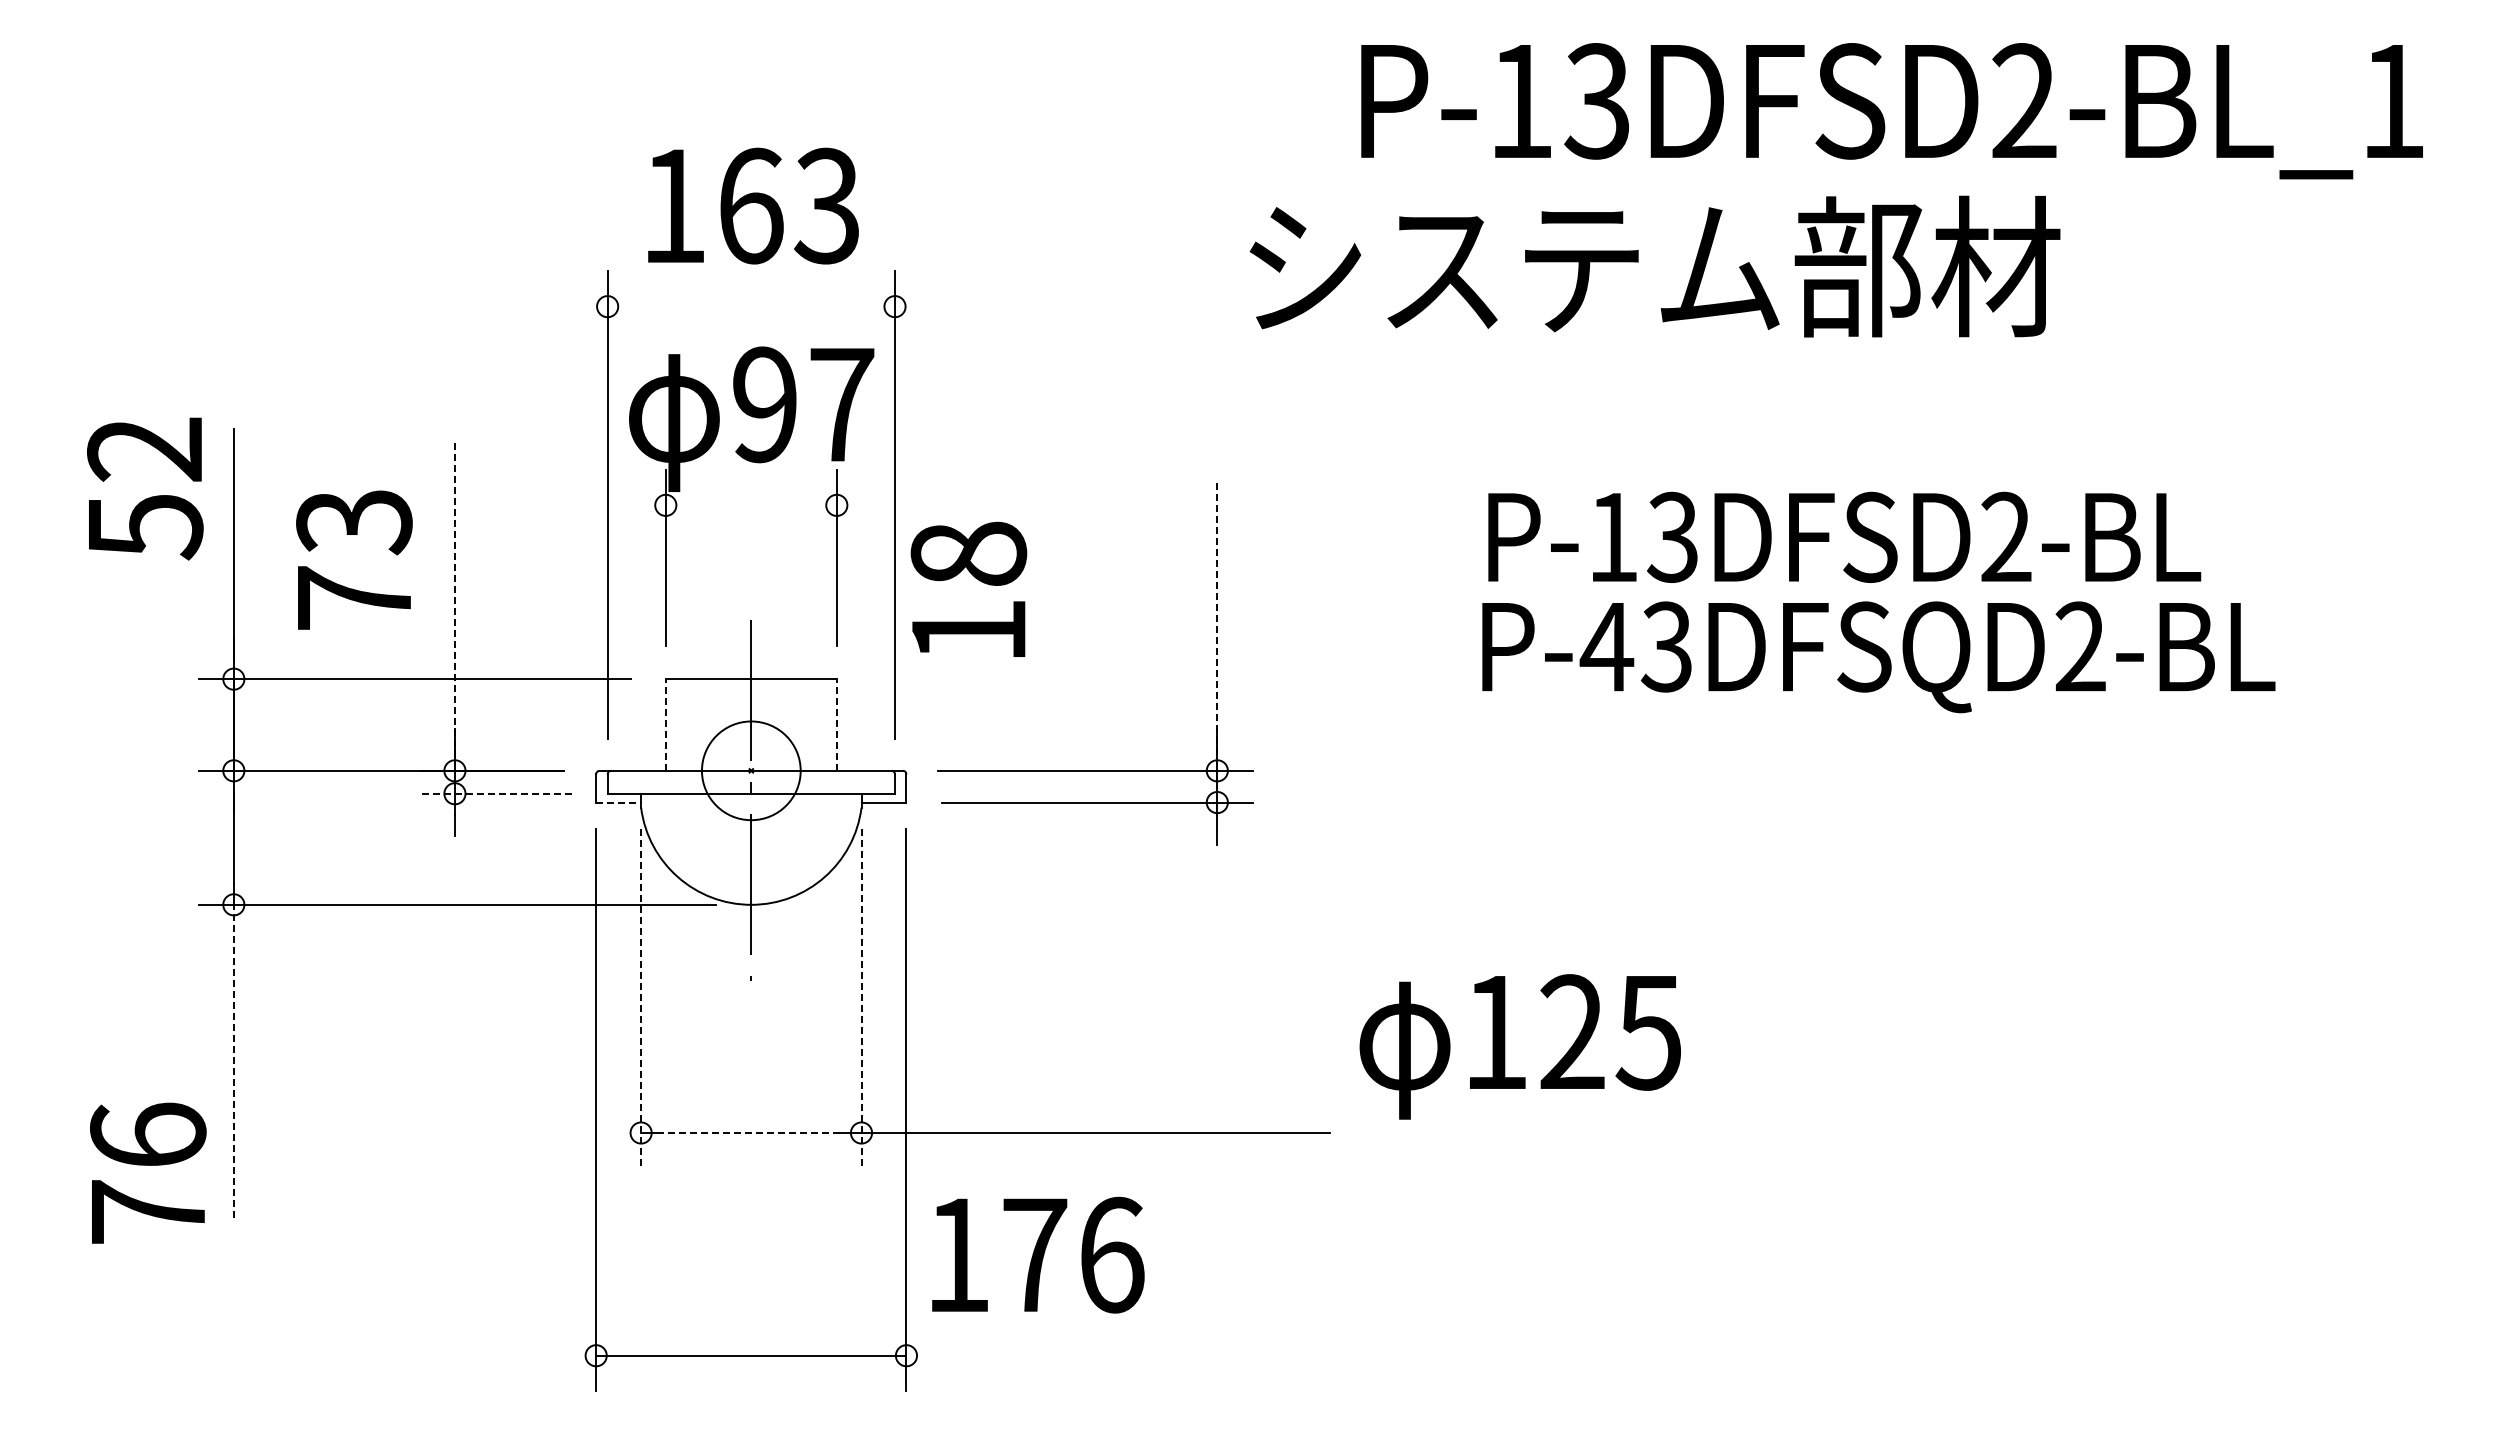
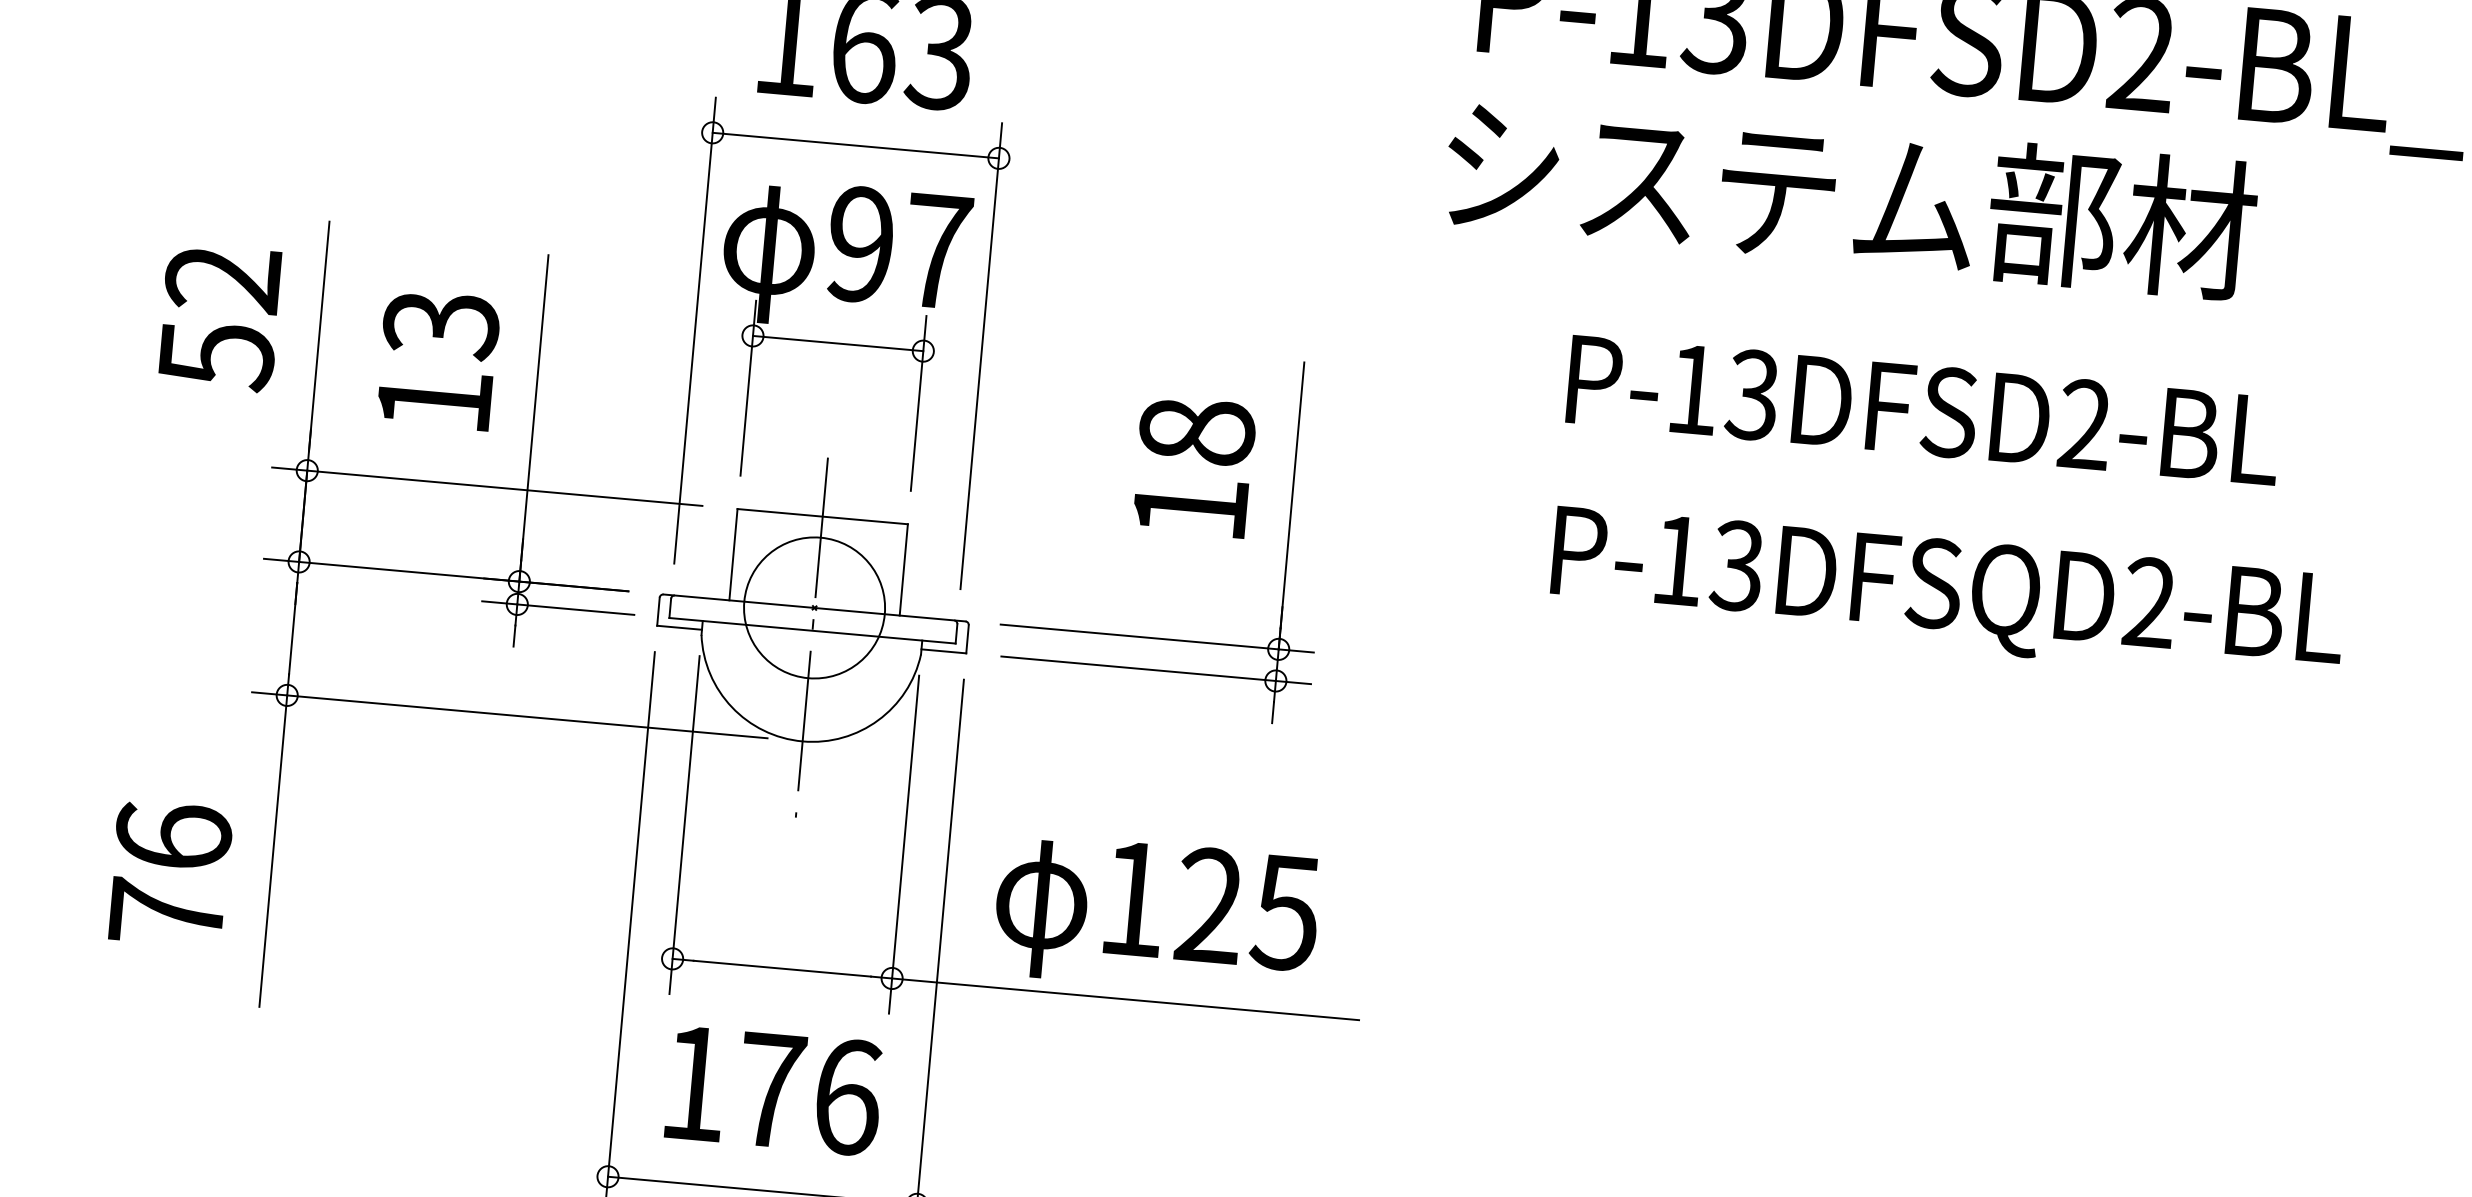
text: (1654, 266) -> (1850, 197), moved
line: (751, 306) -> (856, 145), added
text: (145, 488) -> (220, 317), moved
line: (750, 505) -> (837, 343), added
text: (1844, 536) -> (1923, 409), moved
text: (968, 588) -> (1193, 465), moved
text: (354, 597) -> (434, 400), 73 -> 13
line: (454, 606) -> (533, 417), dashed -> solid
line: (1217, 627) -> (1291, 506), dashed -> solid
text: (1606, 647) -> (1677, 561), P-43DFSQD2-BL -> P-13DFSQD2-BL
line: (665, 725) -> (733, 555), dashed -> solid
line: (836, 725) -> (903, 570), dashed -> solid
circle: (750, 770) -> (813, 607), size x1.43
line: (495, 793) -> (557, 607), dashed -> solid
line: (619, 802) -> (680, 627), dashed -> solid
line: (641, 998) -> (684, 824), dashed -> solid
line: (861, 998) -> (904, 844), dashed -> solid
text: (1519, 1046) -> (1155, 915), moved
line: (233, 1060) -> (273, 850), dashed -> solid
line: (750, 1133) -> (781, 969), dashed -> solid
text: (148, 1172) -> (170, 873), moved
text: (1038, 1254) -> (774, 1089), moved

